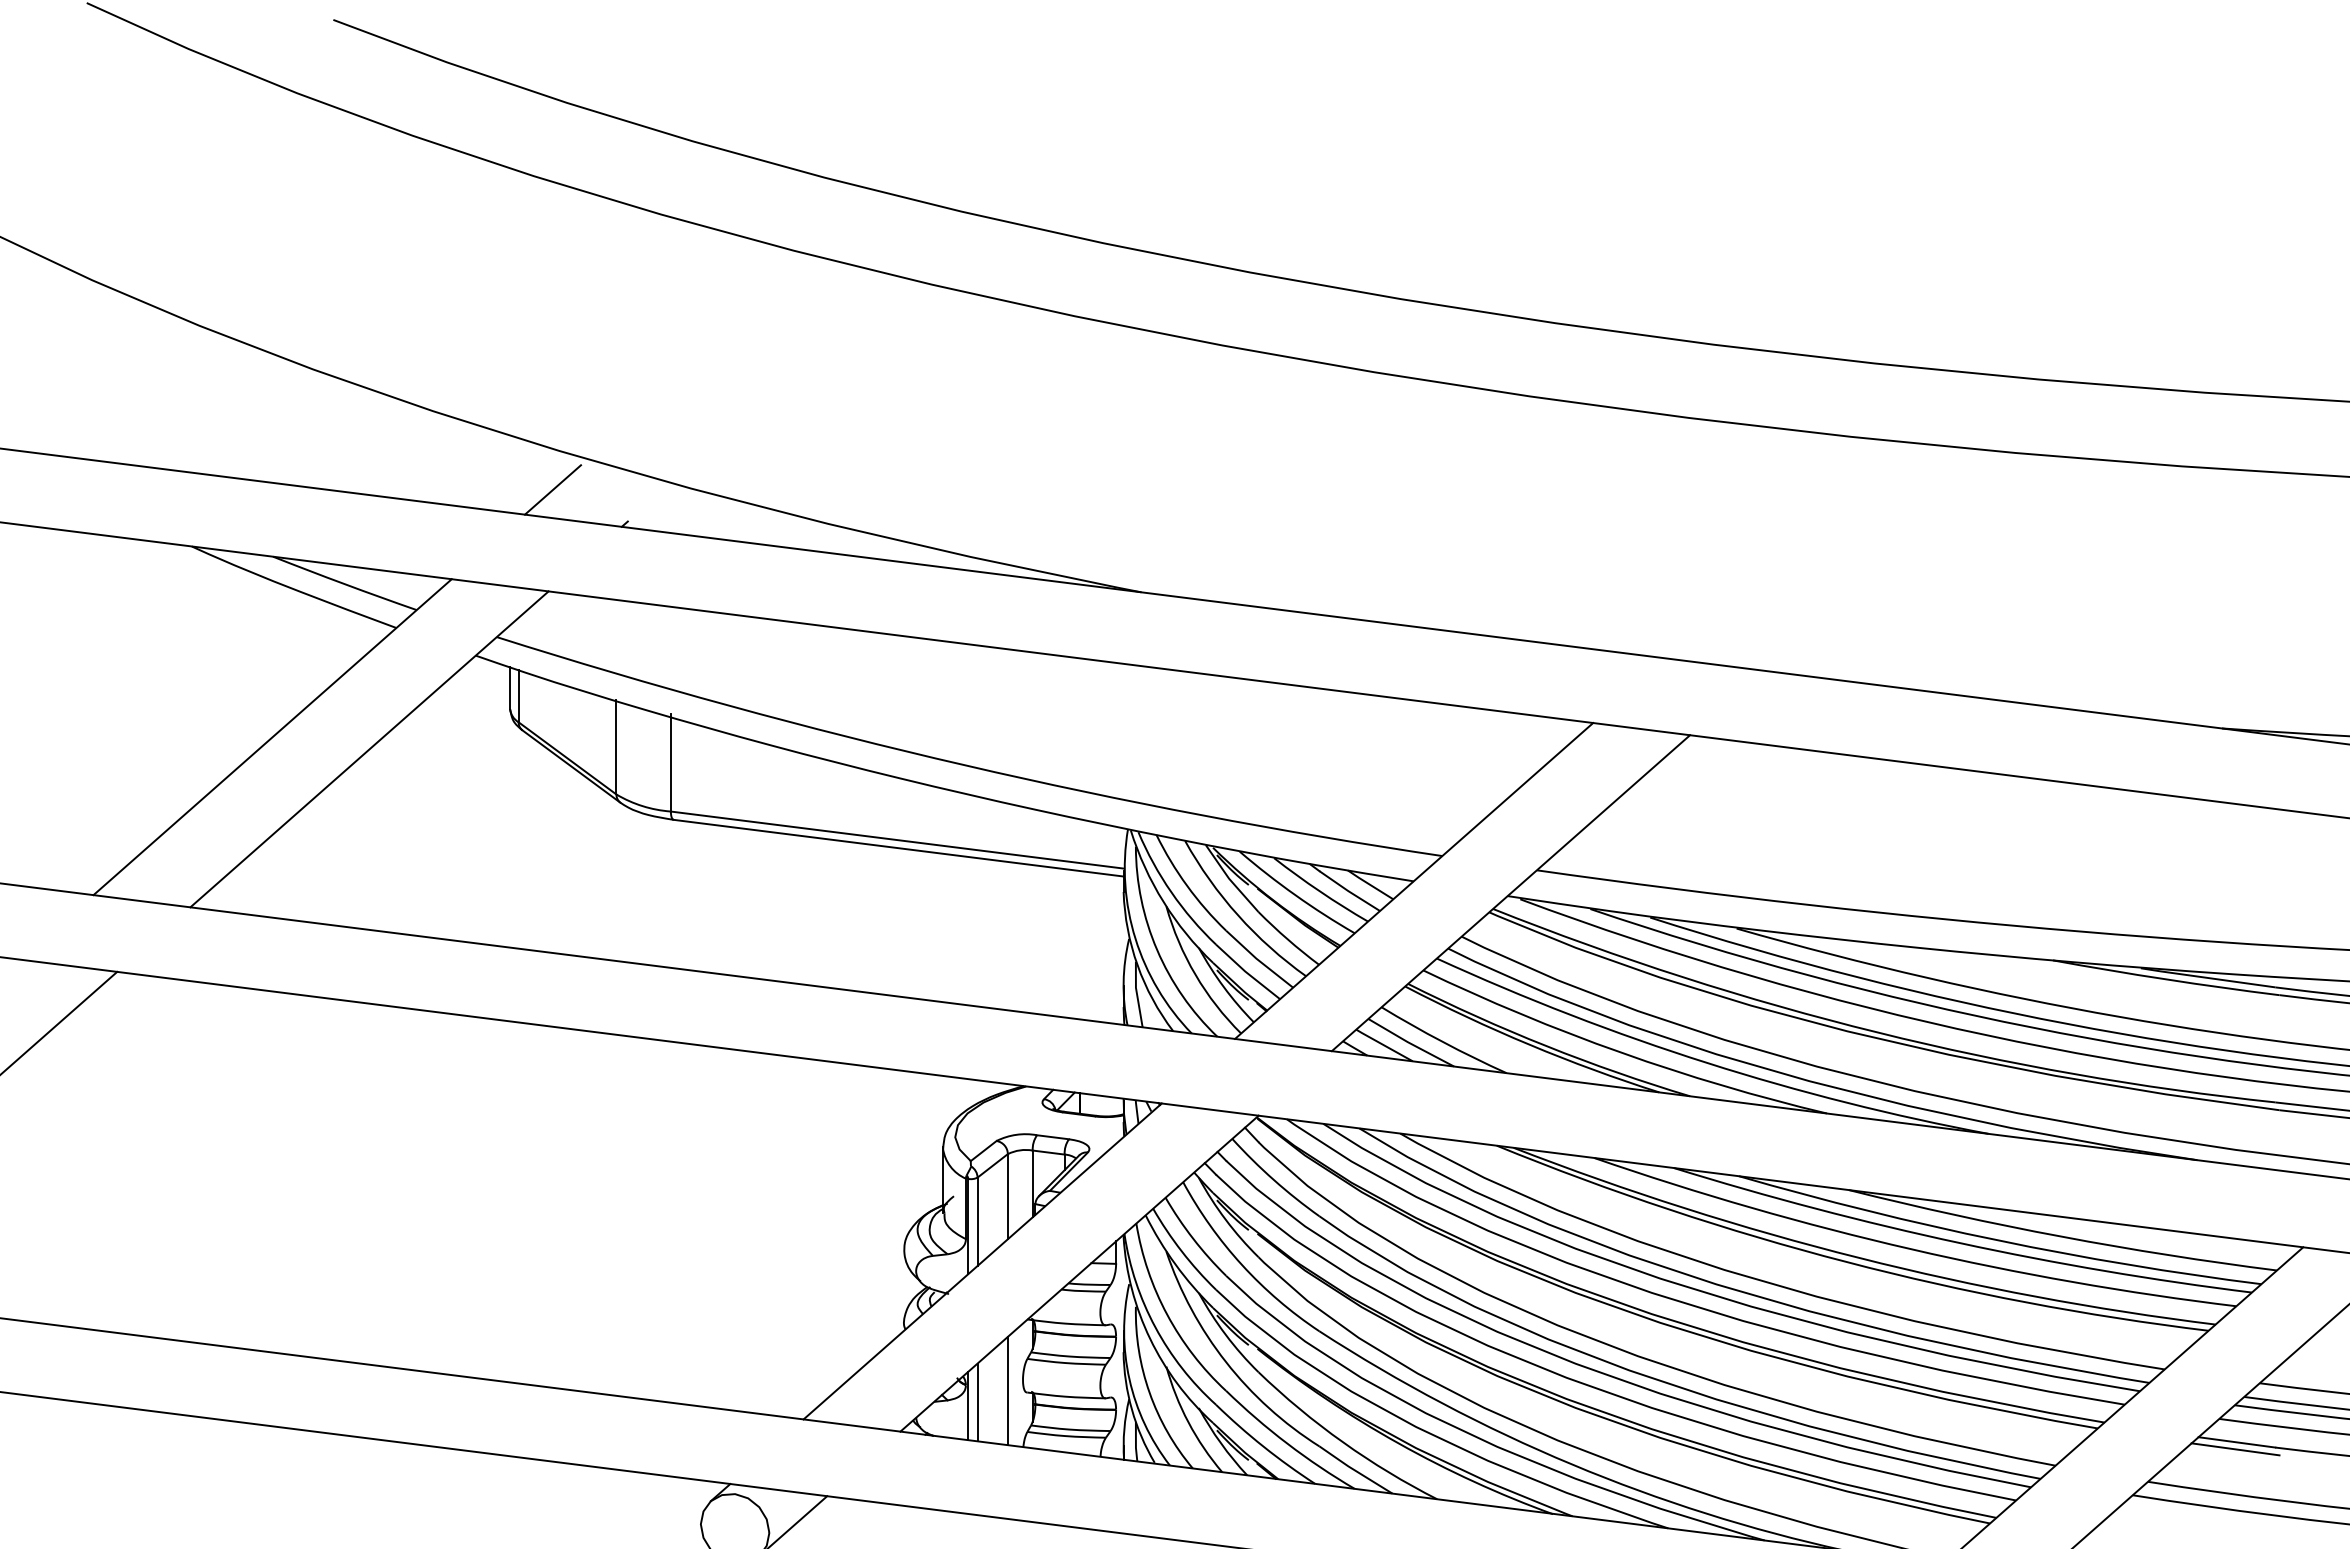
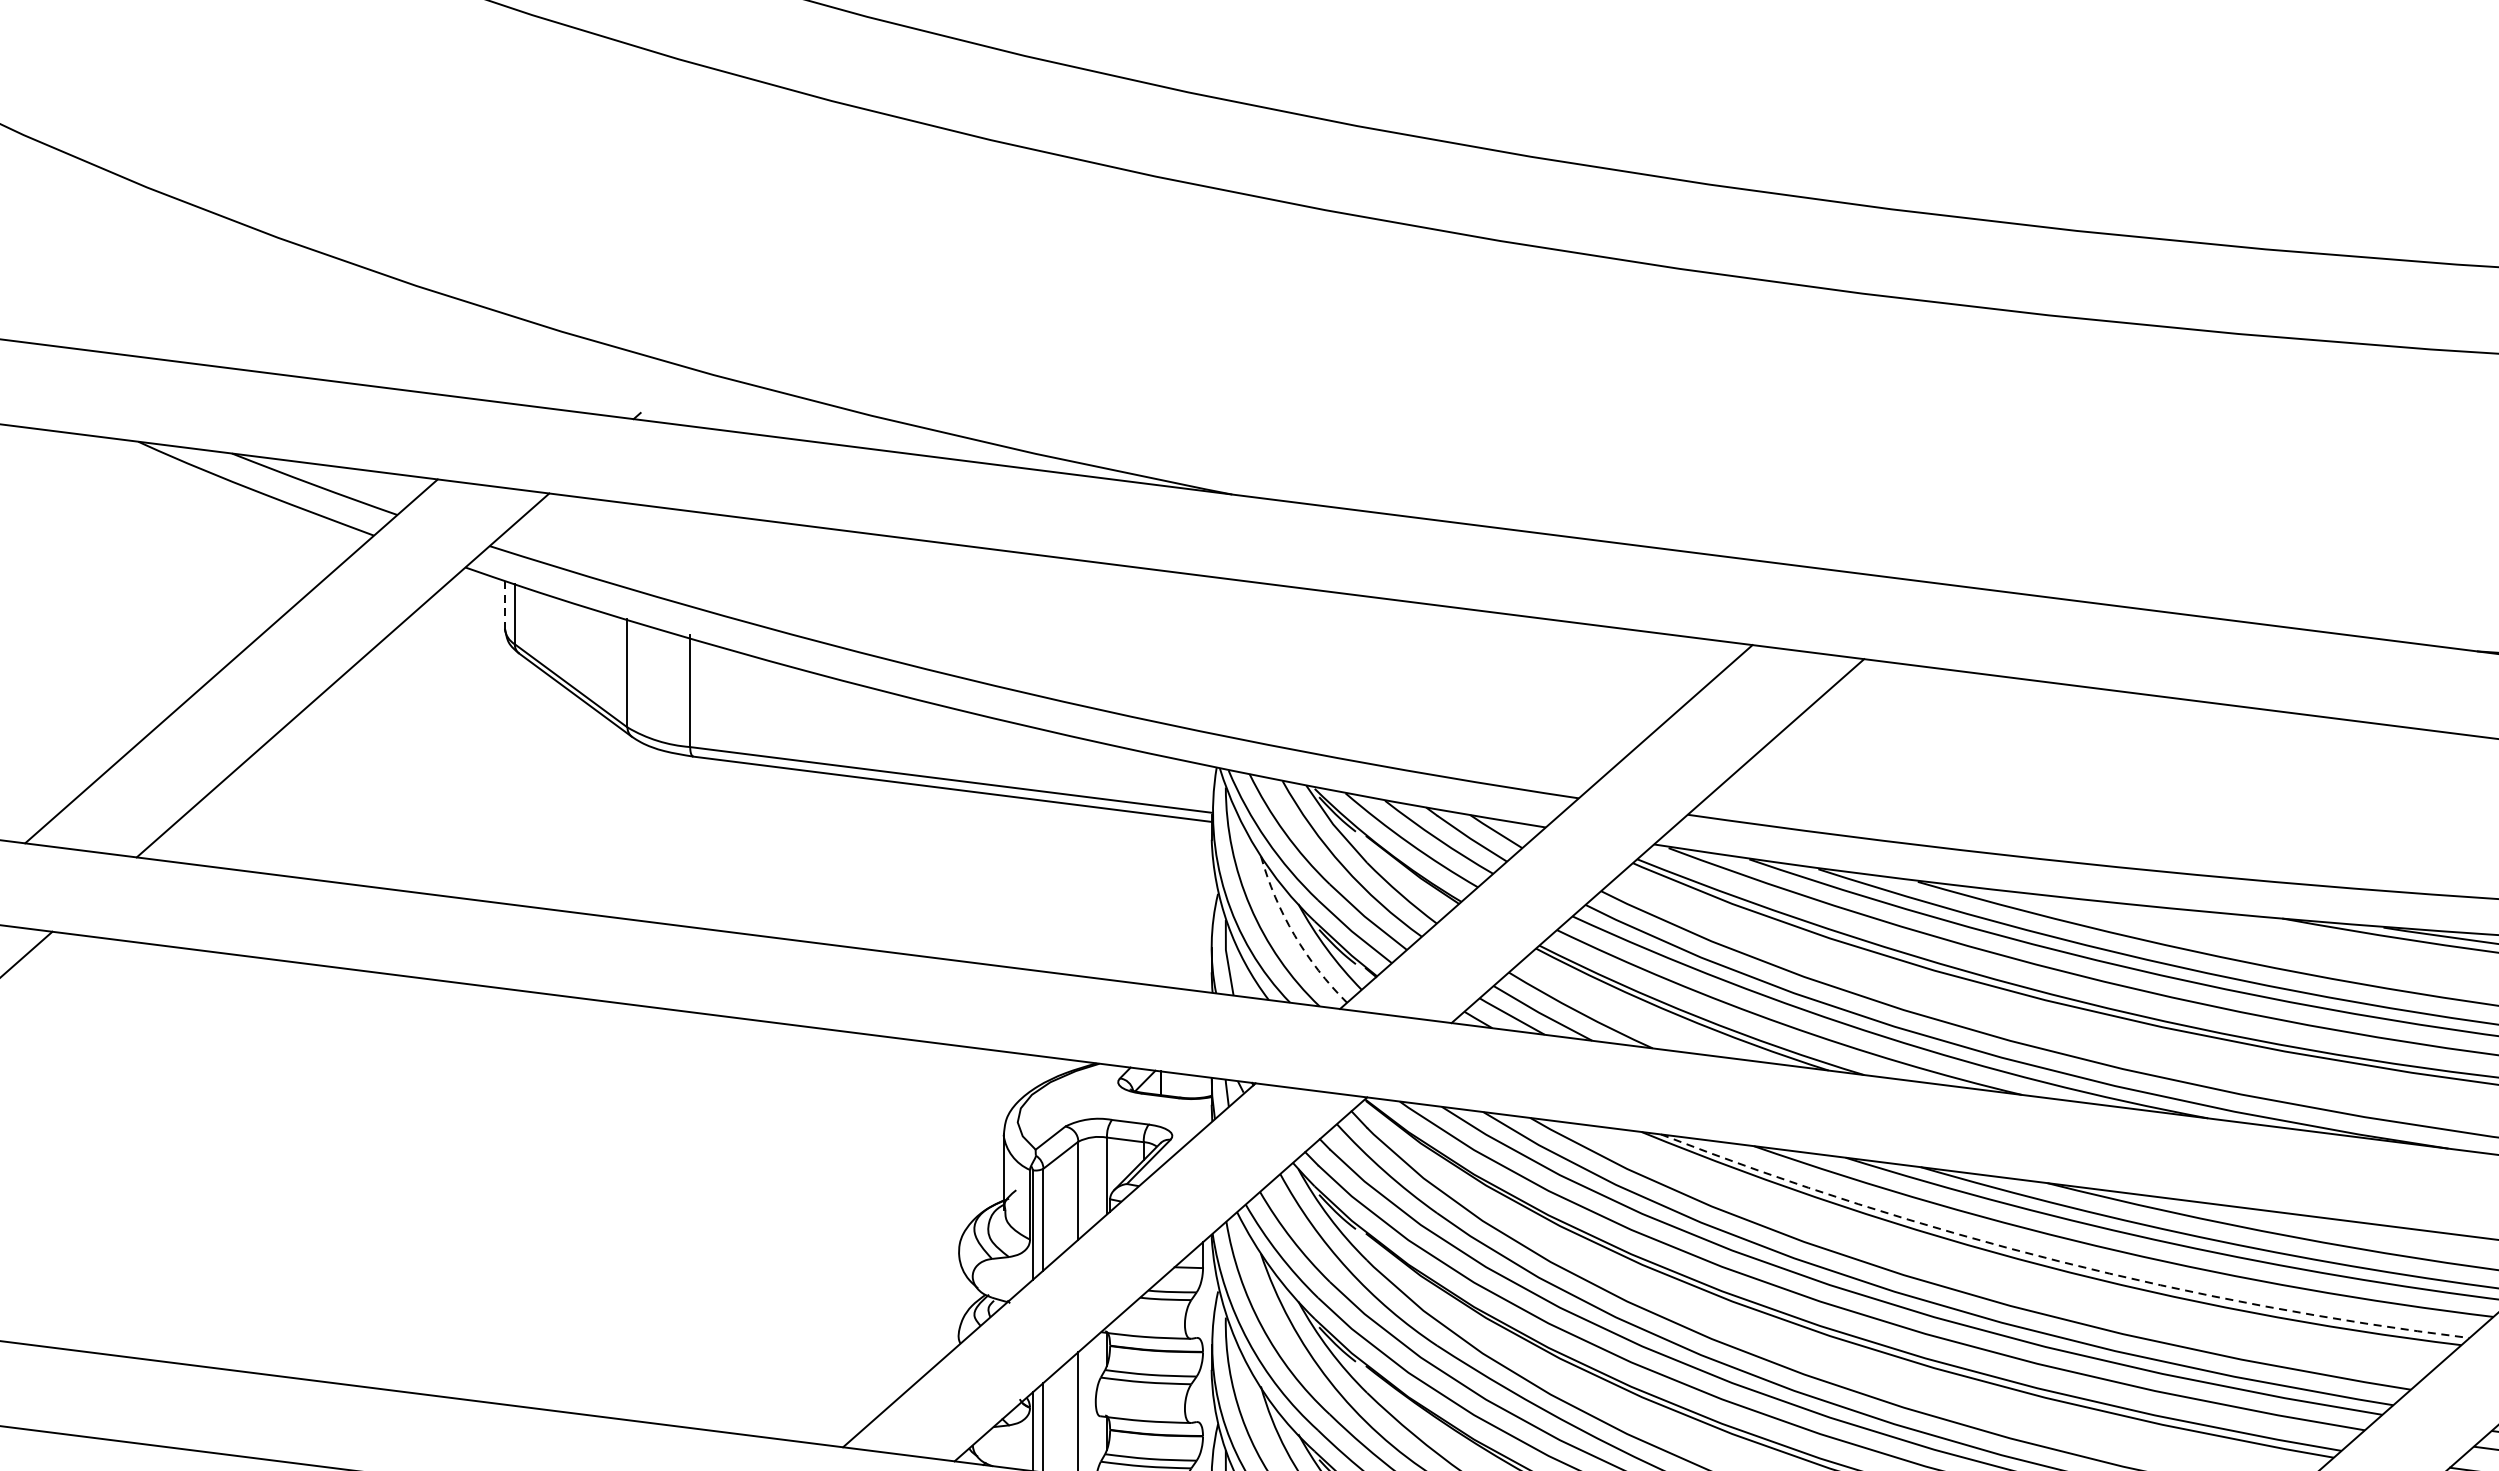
line: (552, 489) -> (553, 376), removed
line: (510, 688) -> (505, 605), solid -> dashed
arc: (1195, 974) -> (1294, 934), solid -> dashed
arc: (1859, 1257) -> (2059, 1260), solid -> dashed

